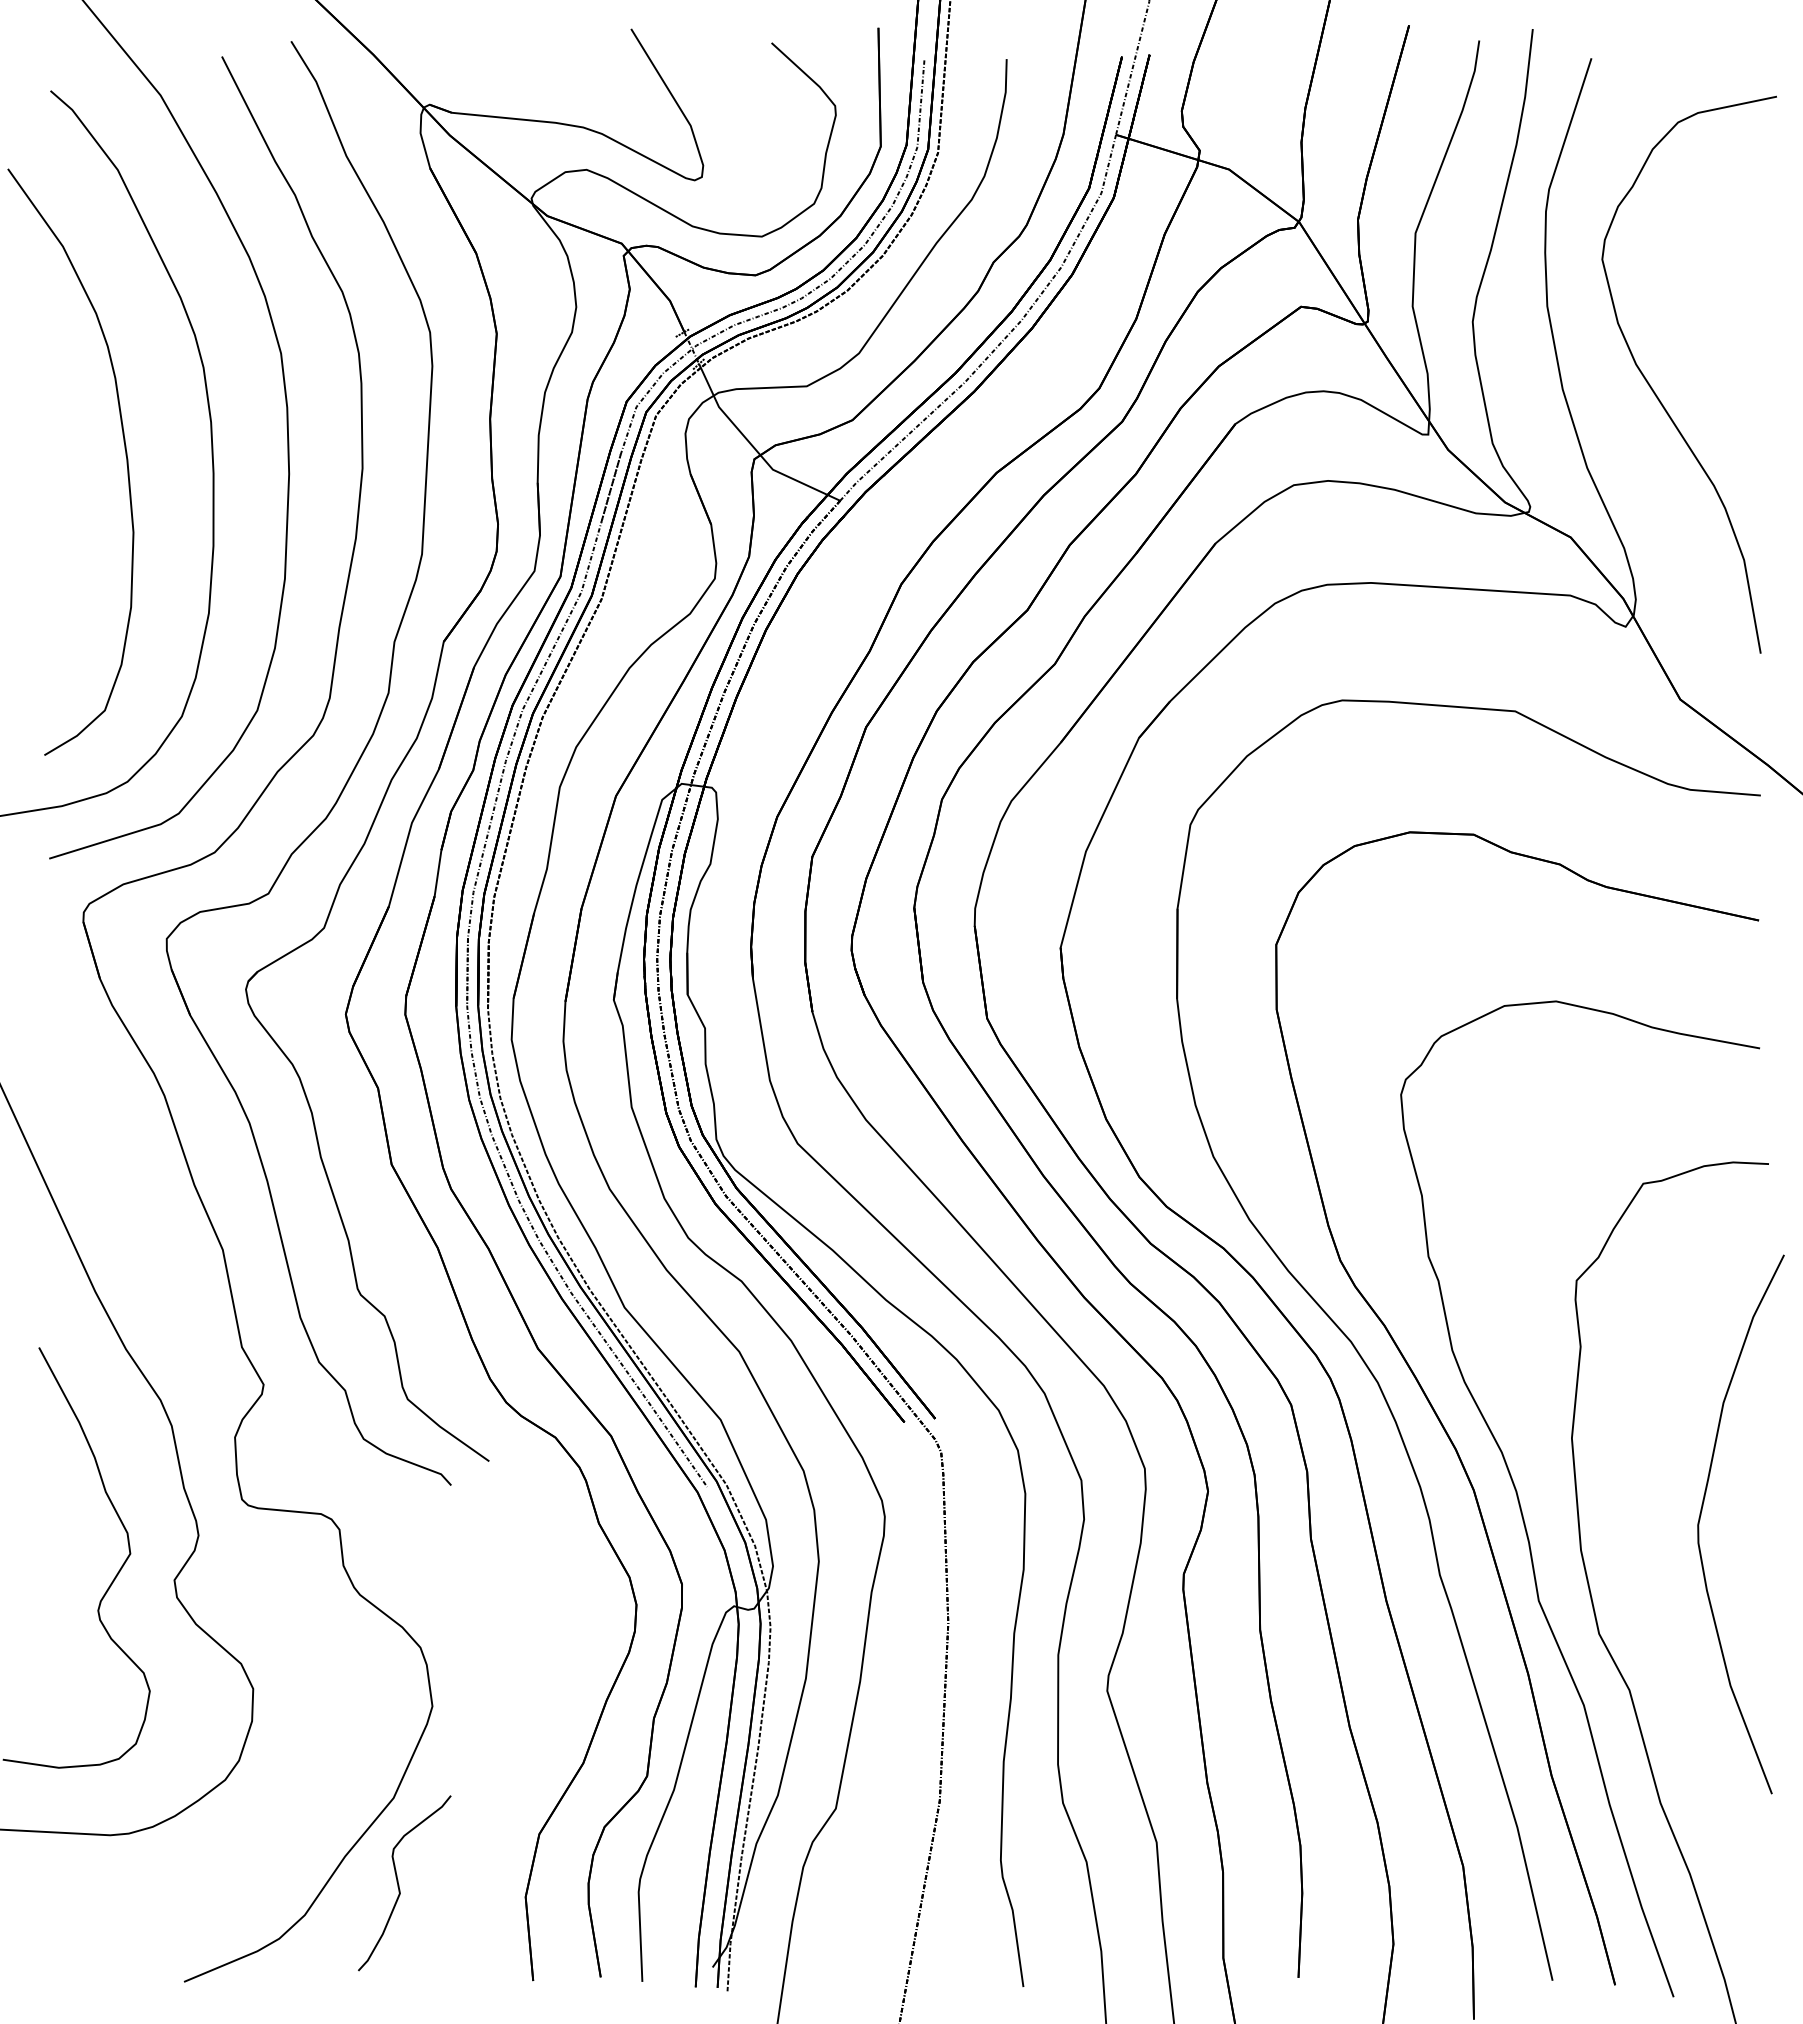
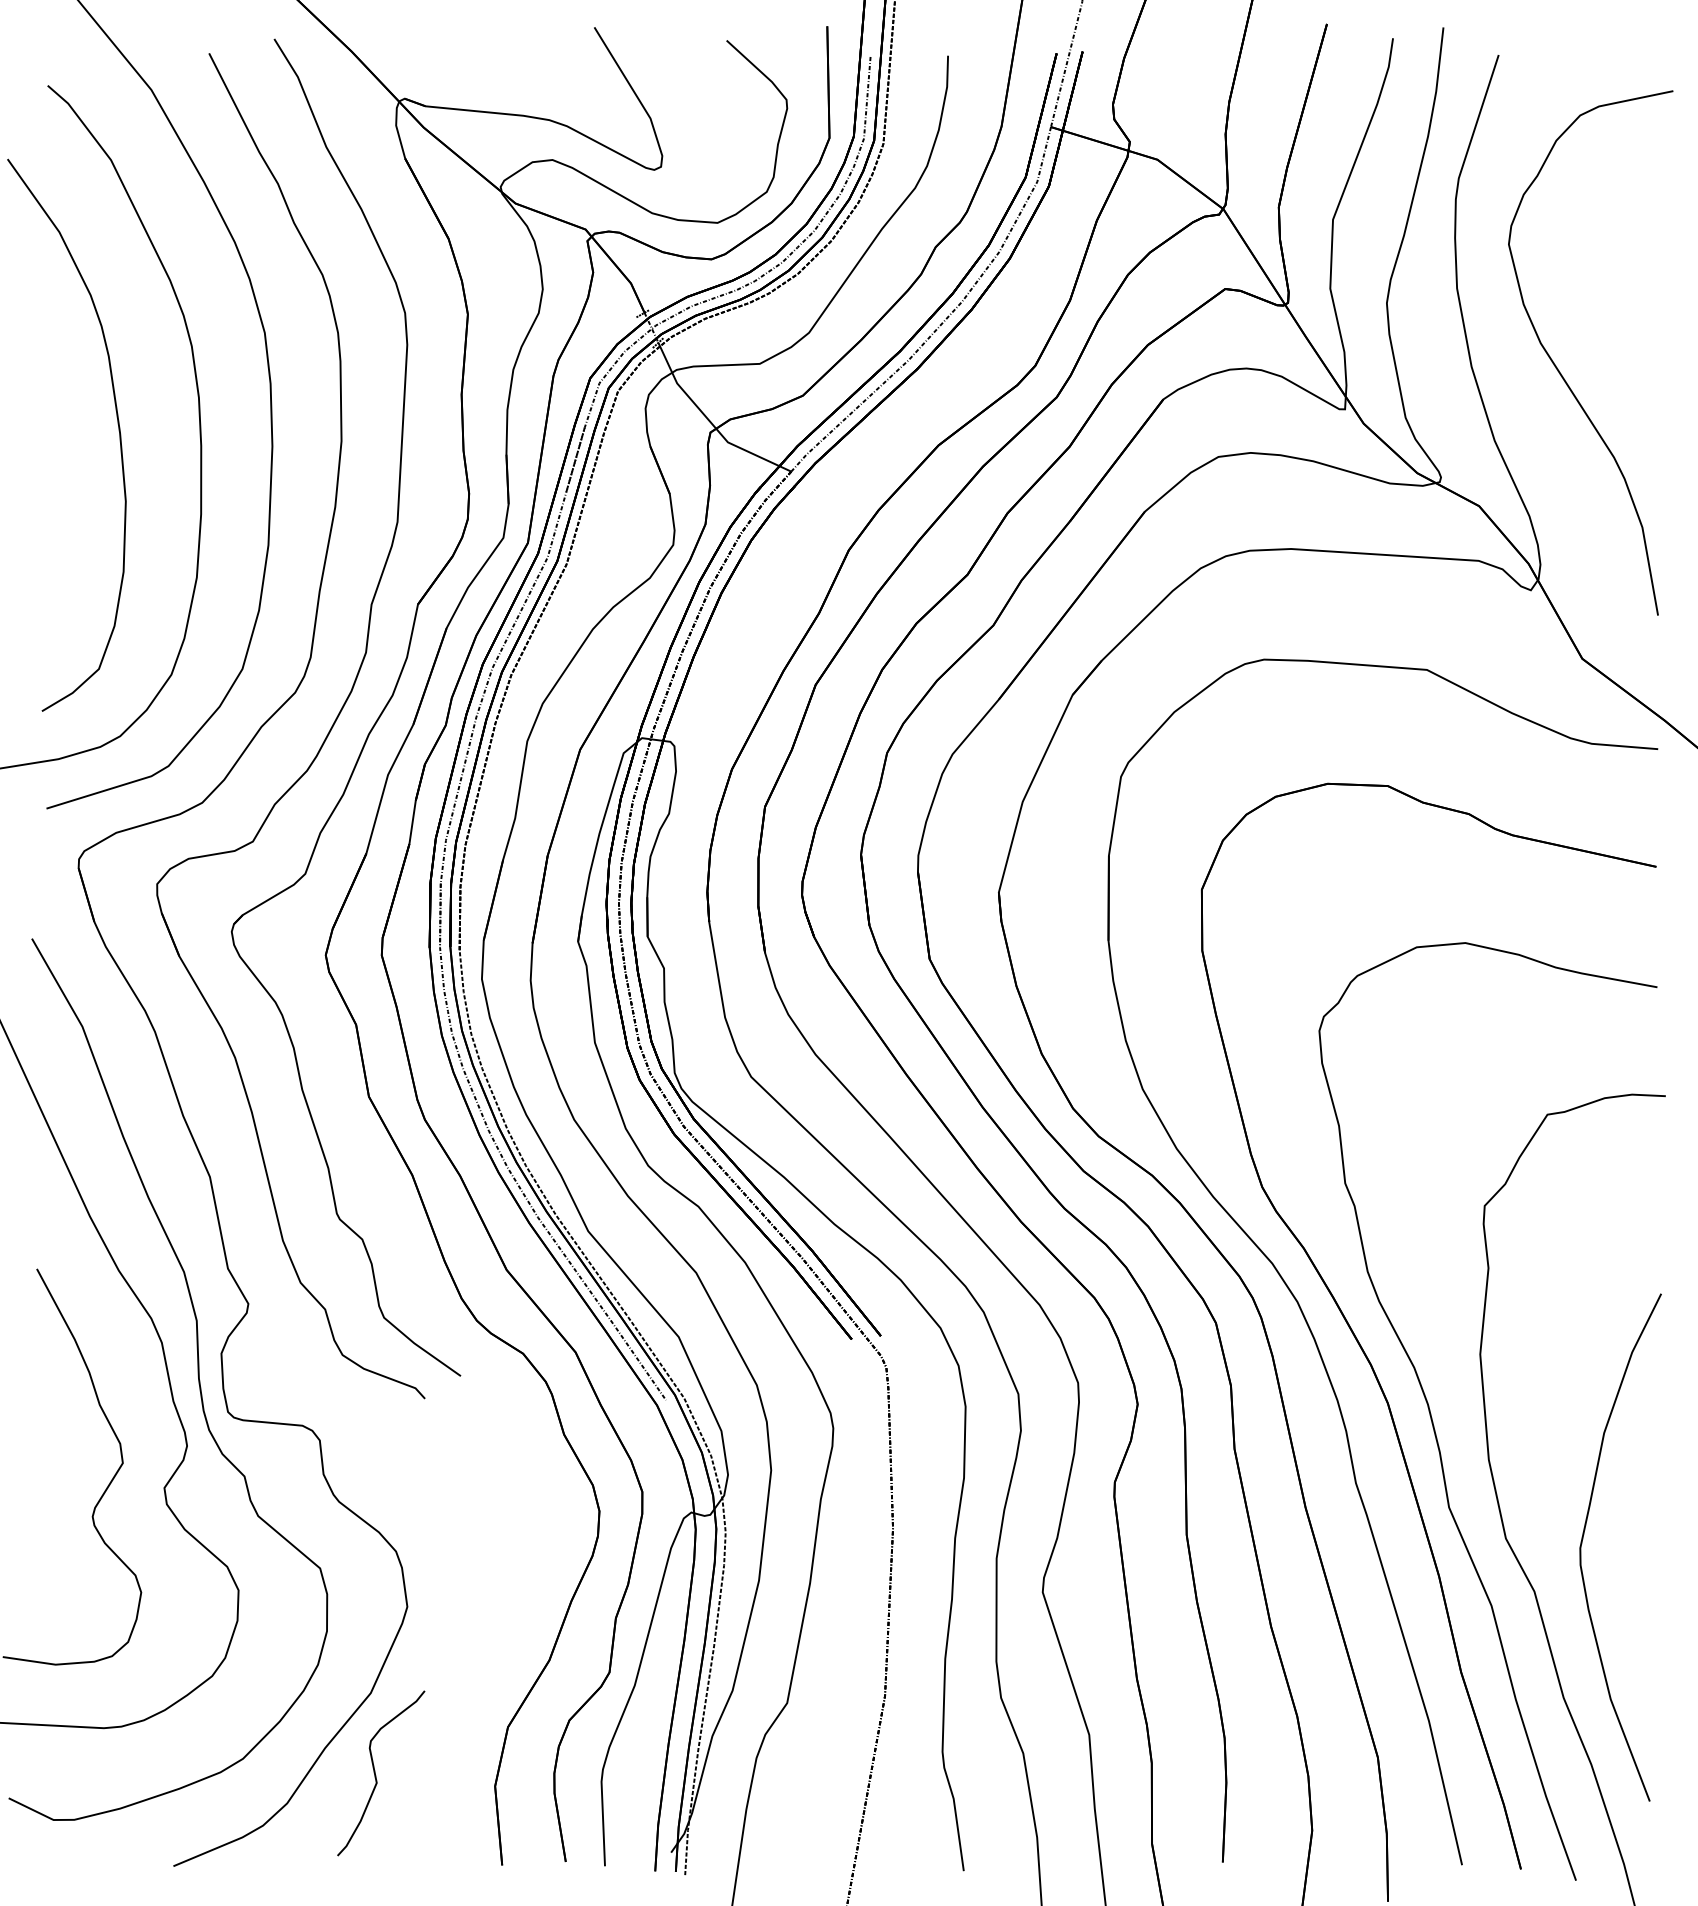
part: (210, 1464) -> (198, 1379), added
part: (1701, 1515) -> (1583, 1539), moved

